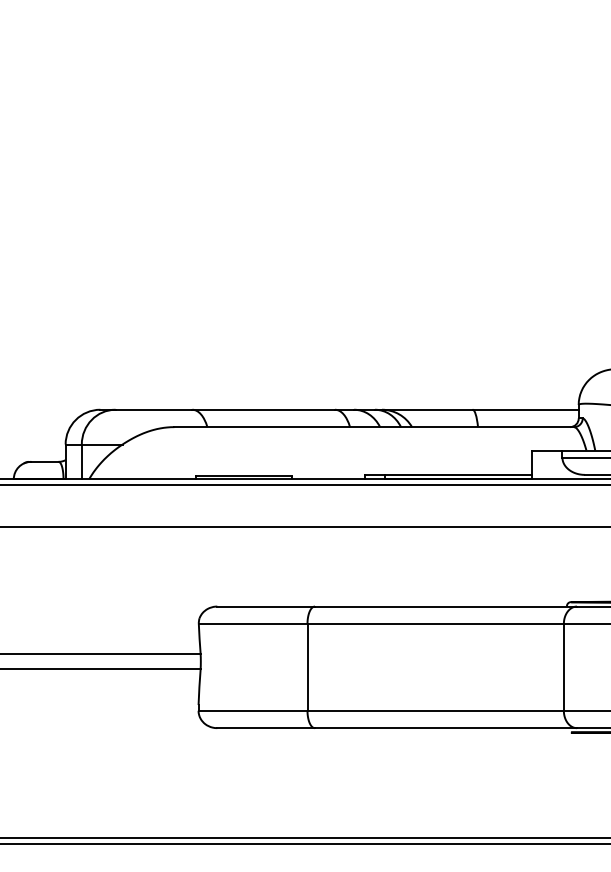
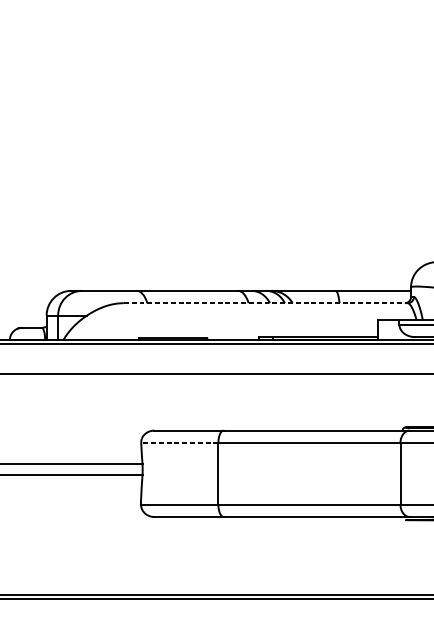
line: (374, 427) -> (266, 303), solid -> dashed
line: (252, 623) -> (179, 442), solid -> dashed

